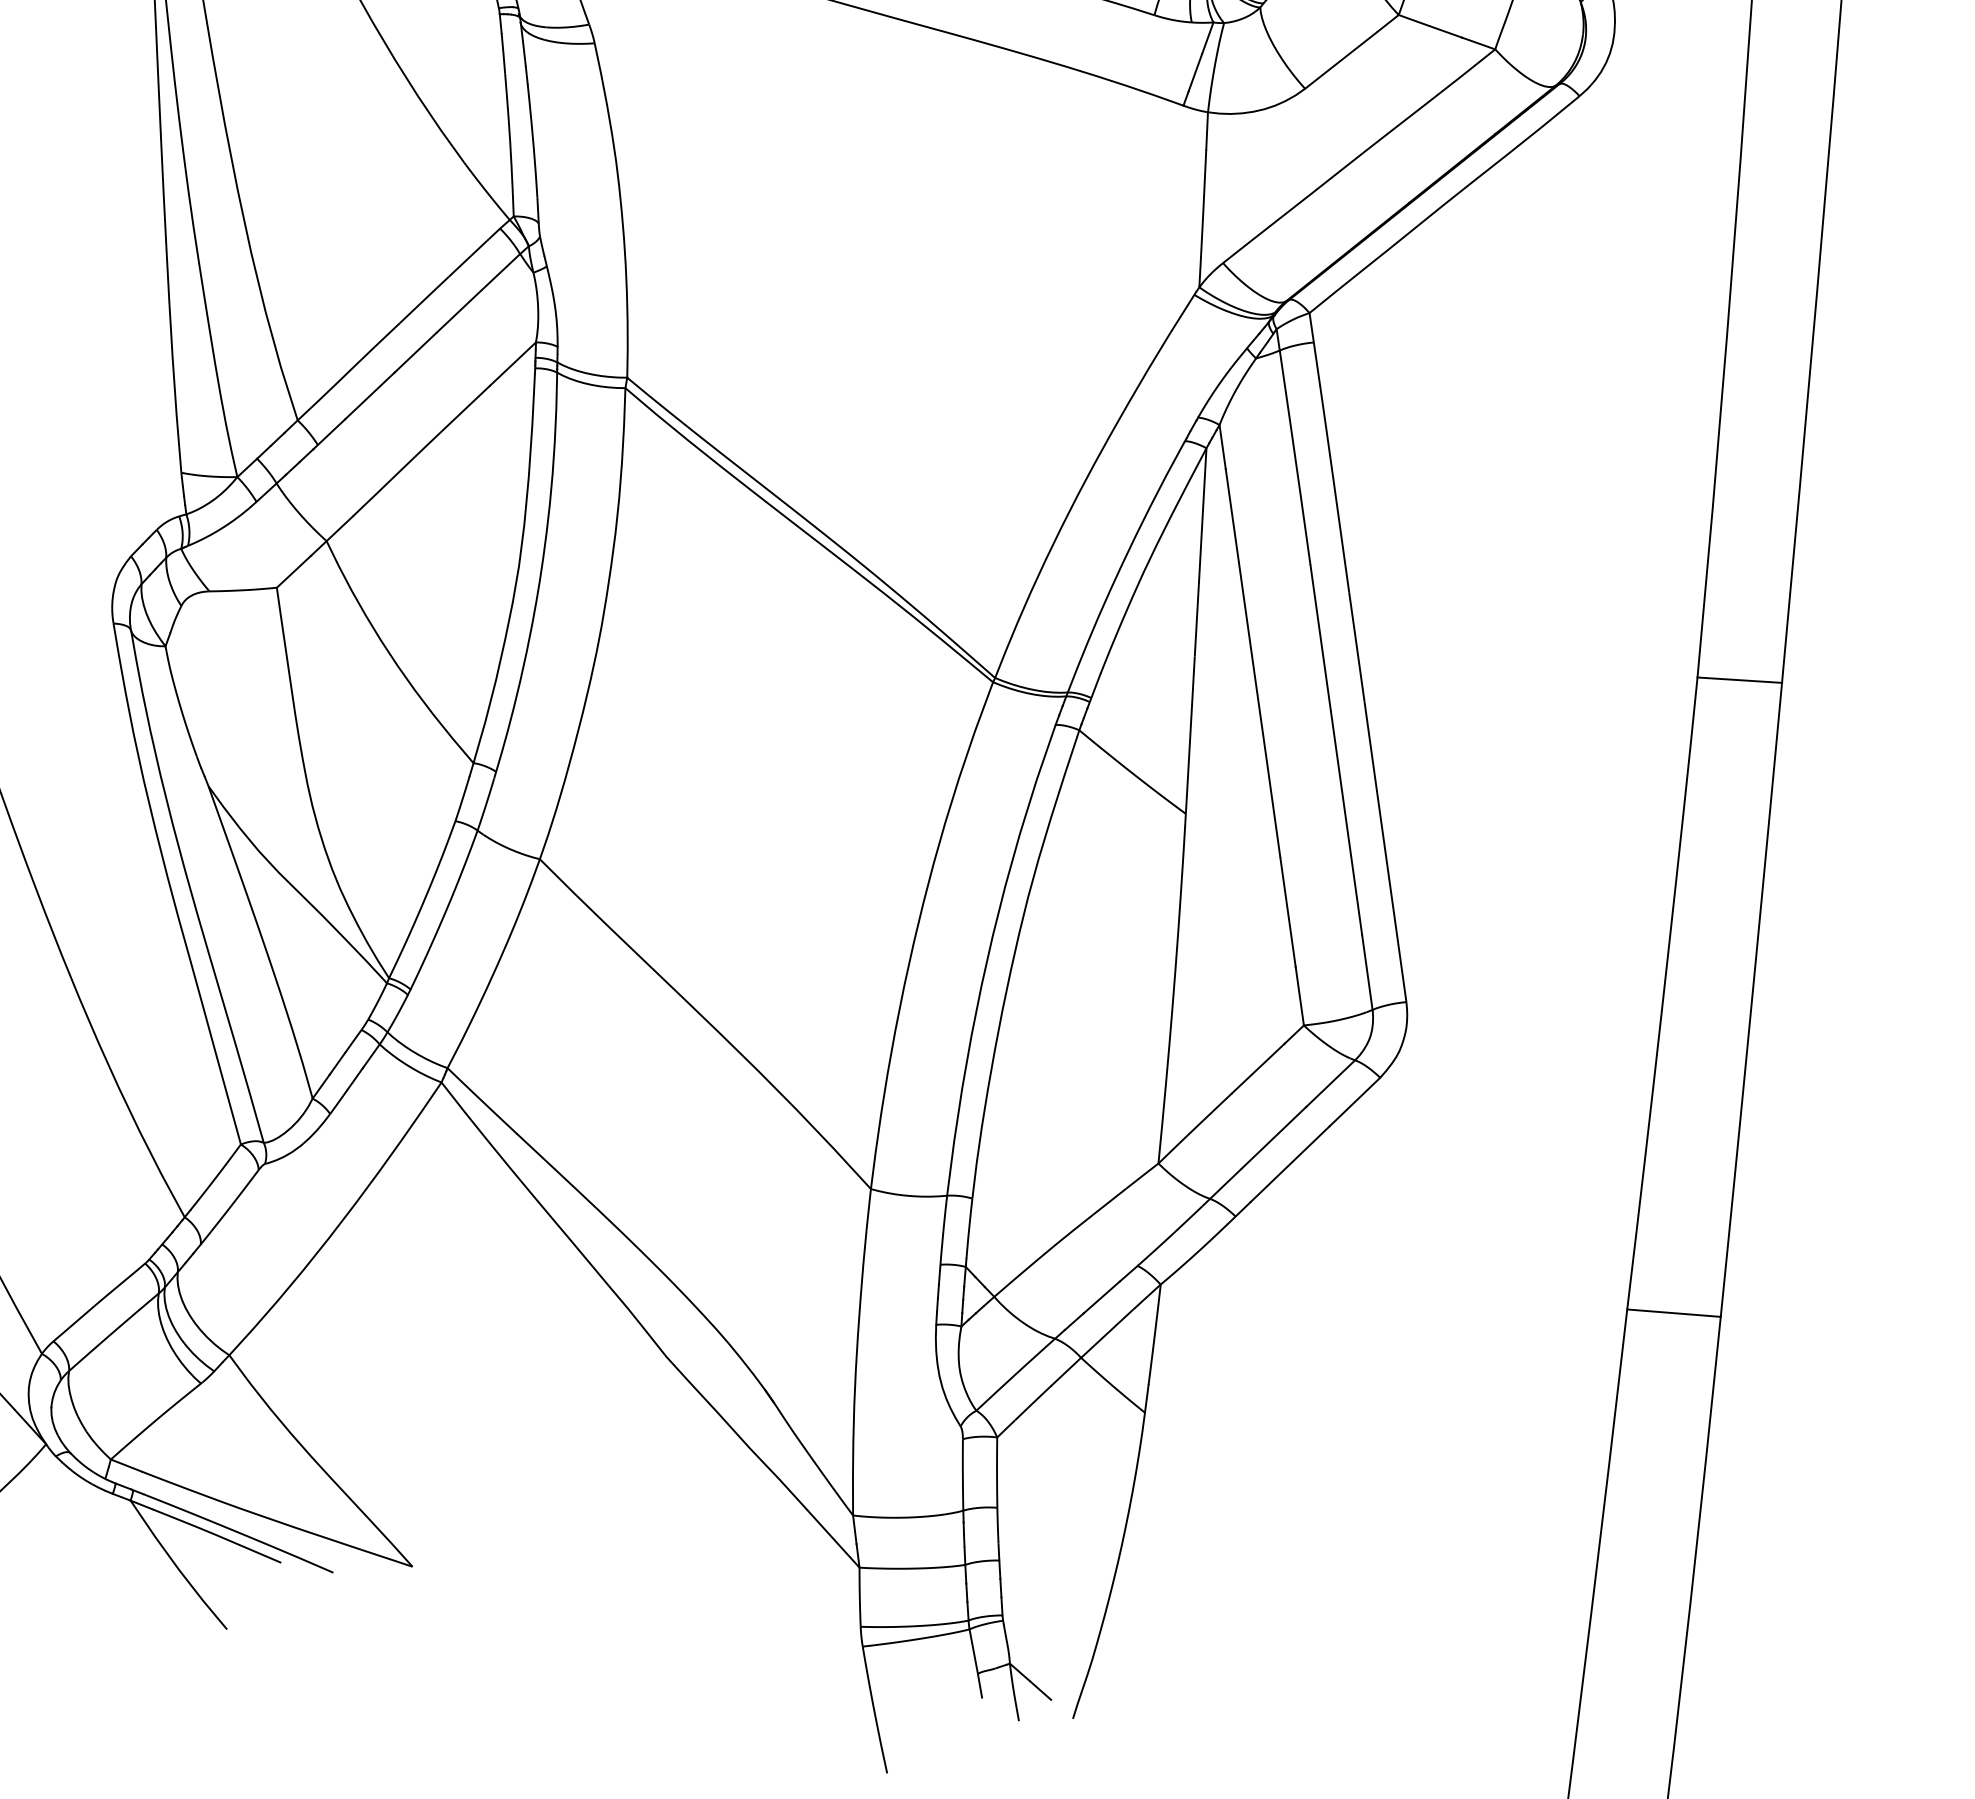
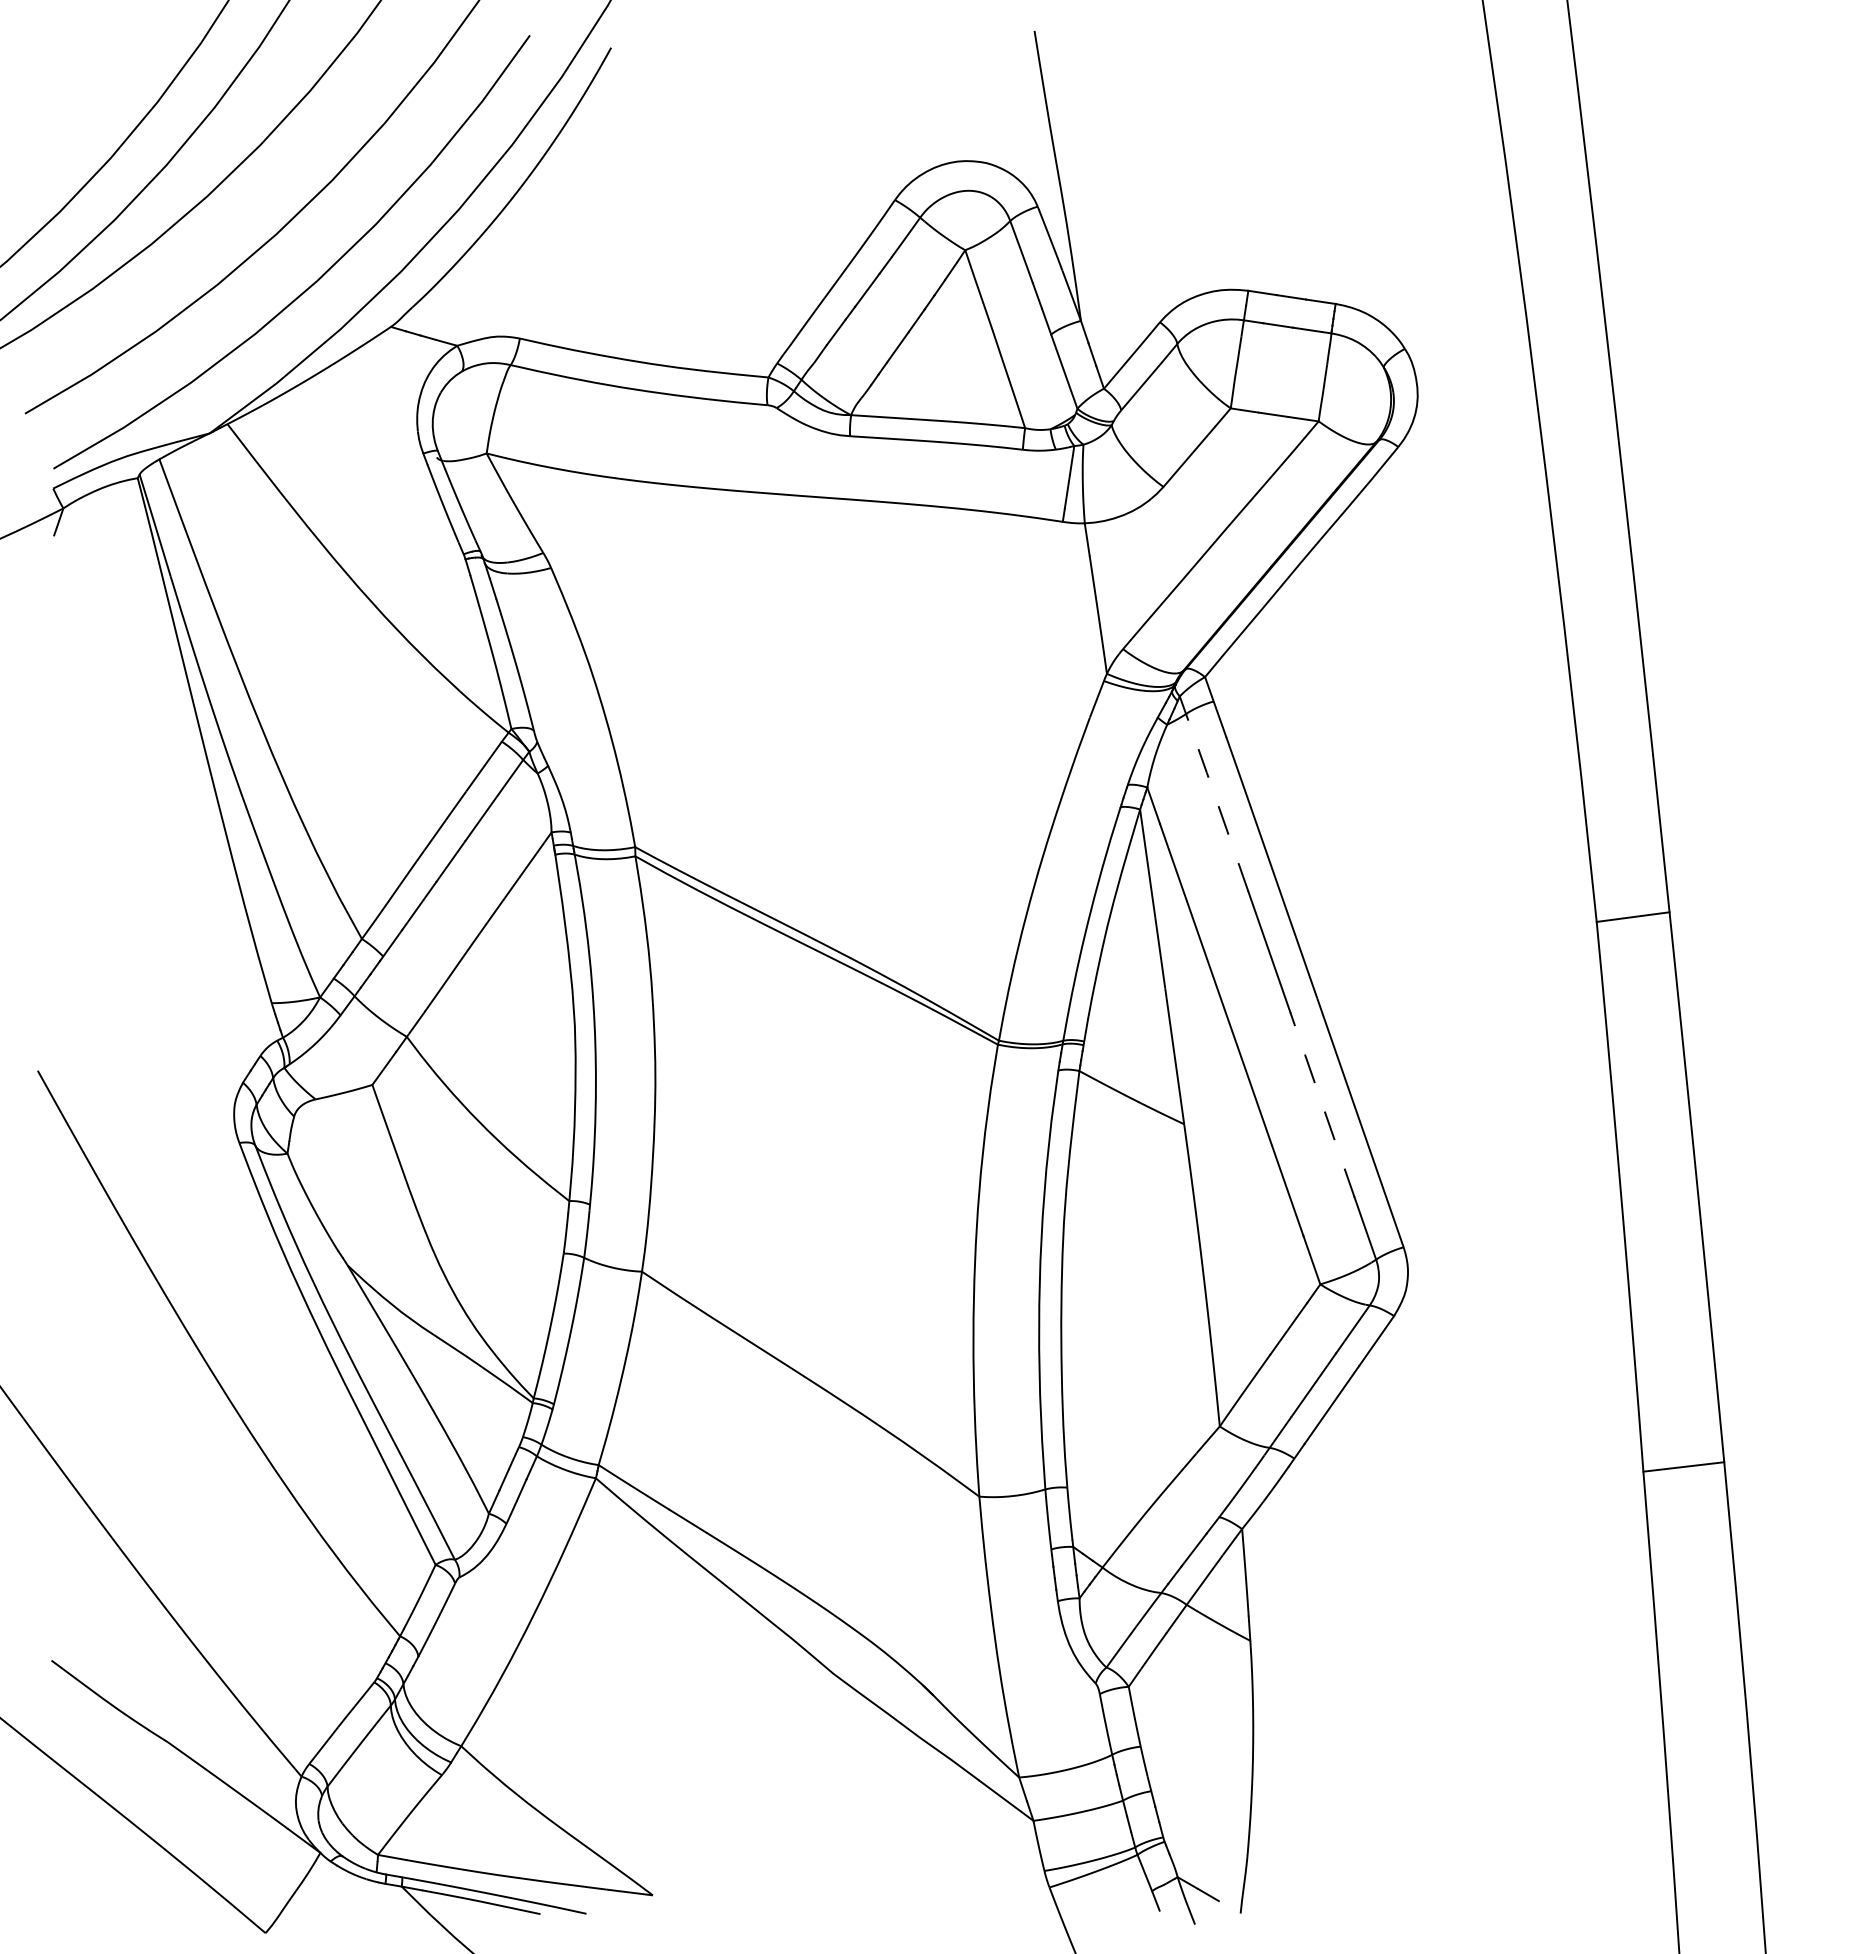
line: (1295, 457) -> (1217, 802), solid -> dashed
line: (1346, 822) -> (1322, 1104), solid -> dashed

